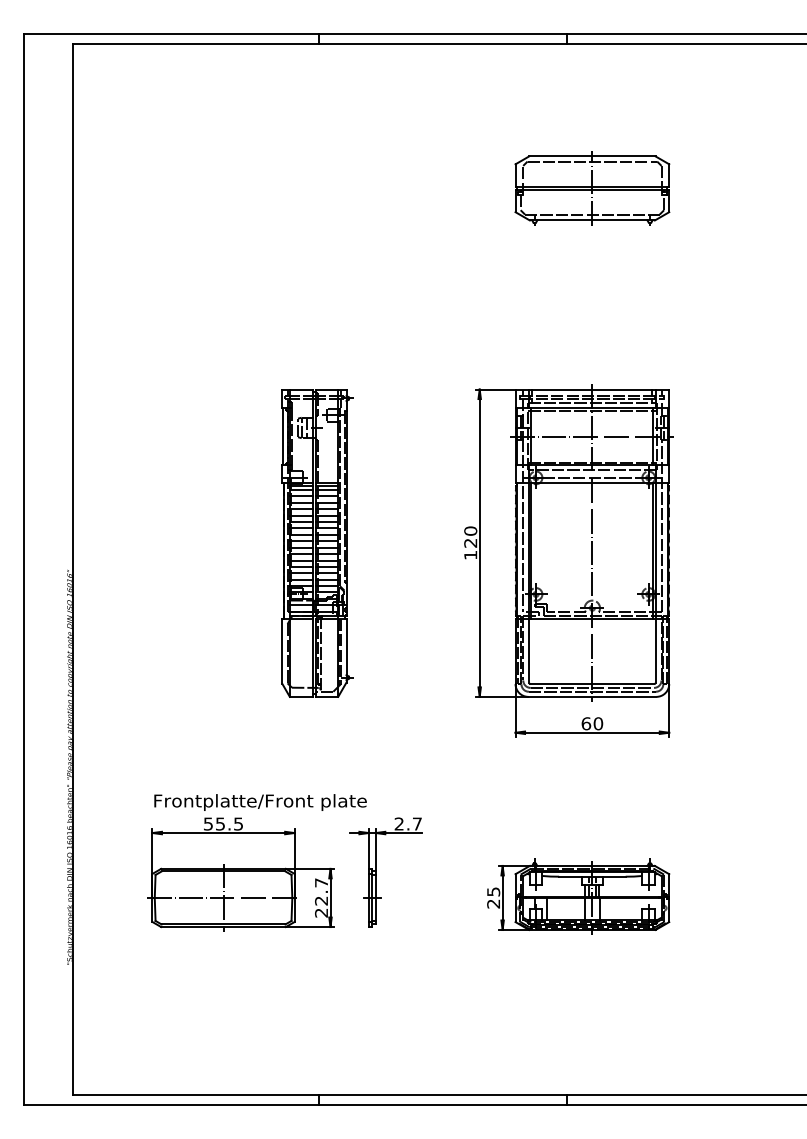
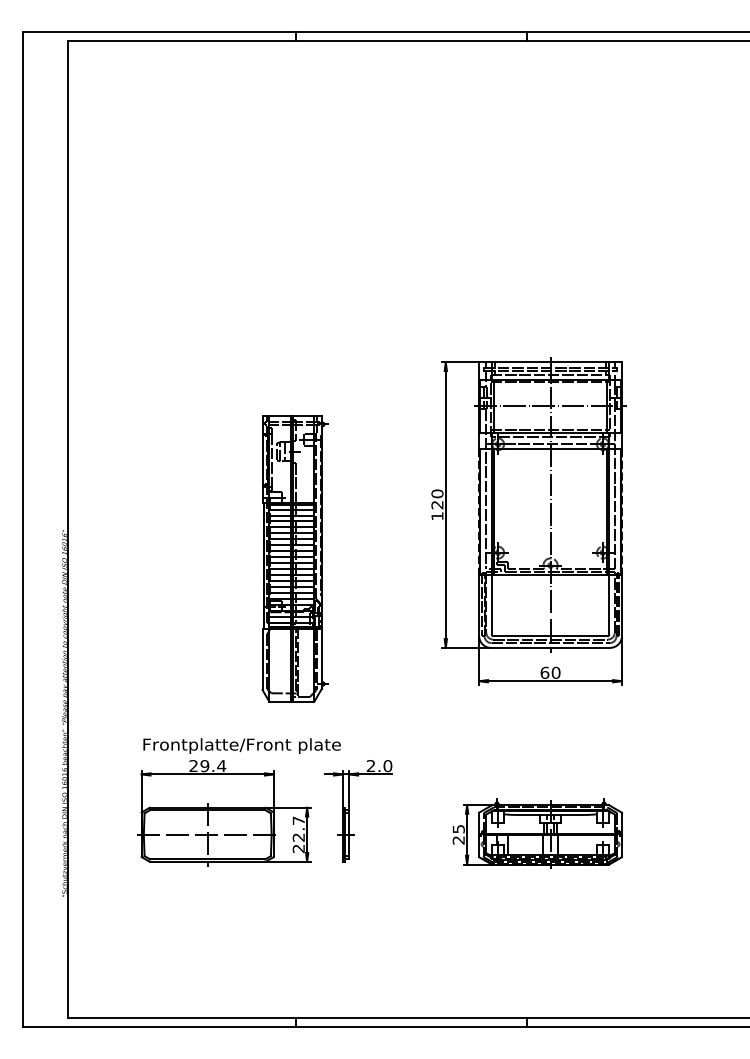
part: (592, 188) -> (550, 175), removed
part: (317, 543) -> (295, 559), moved
text: (223, 823) -> (207, 765), 55.5 -> 29.4
text: (417, 823) -> (388, 765), 2.7 -> 2.0

